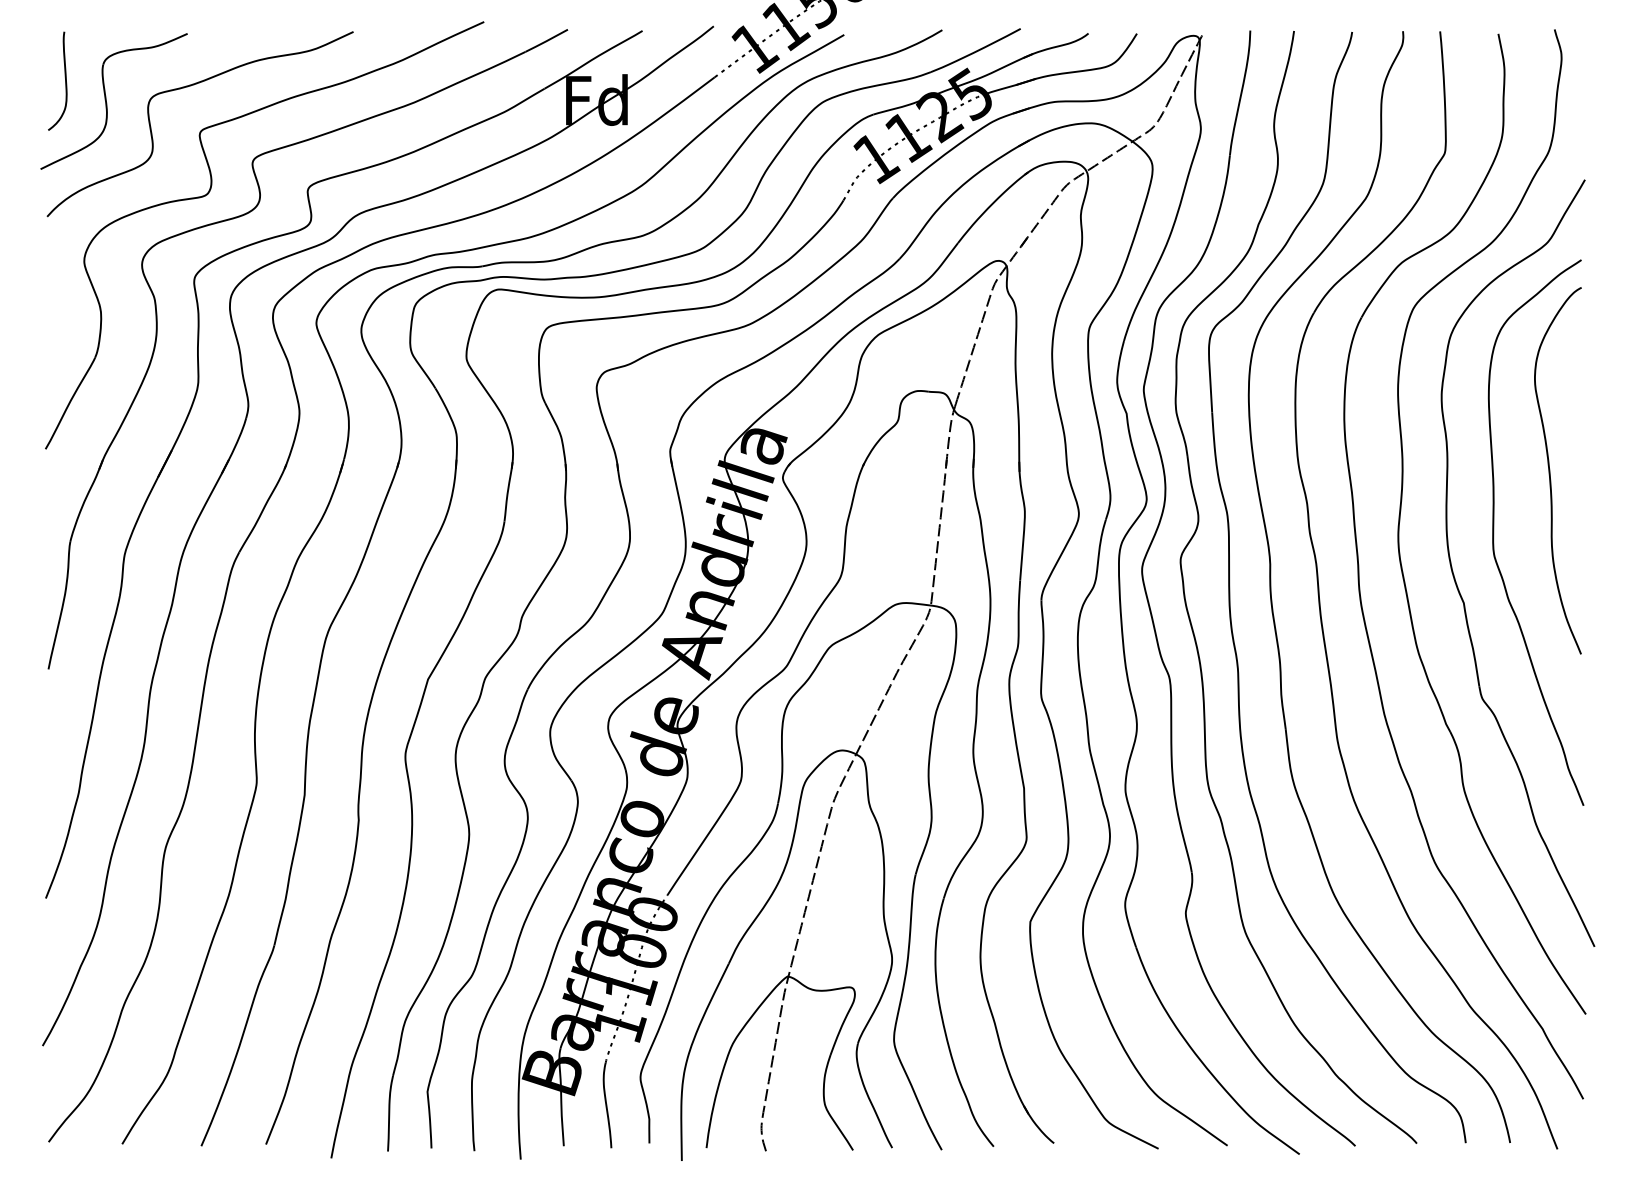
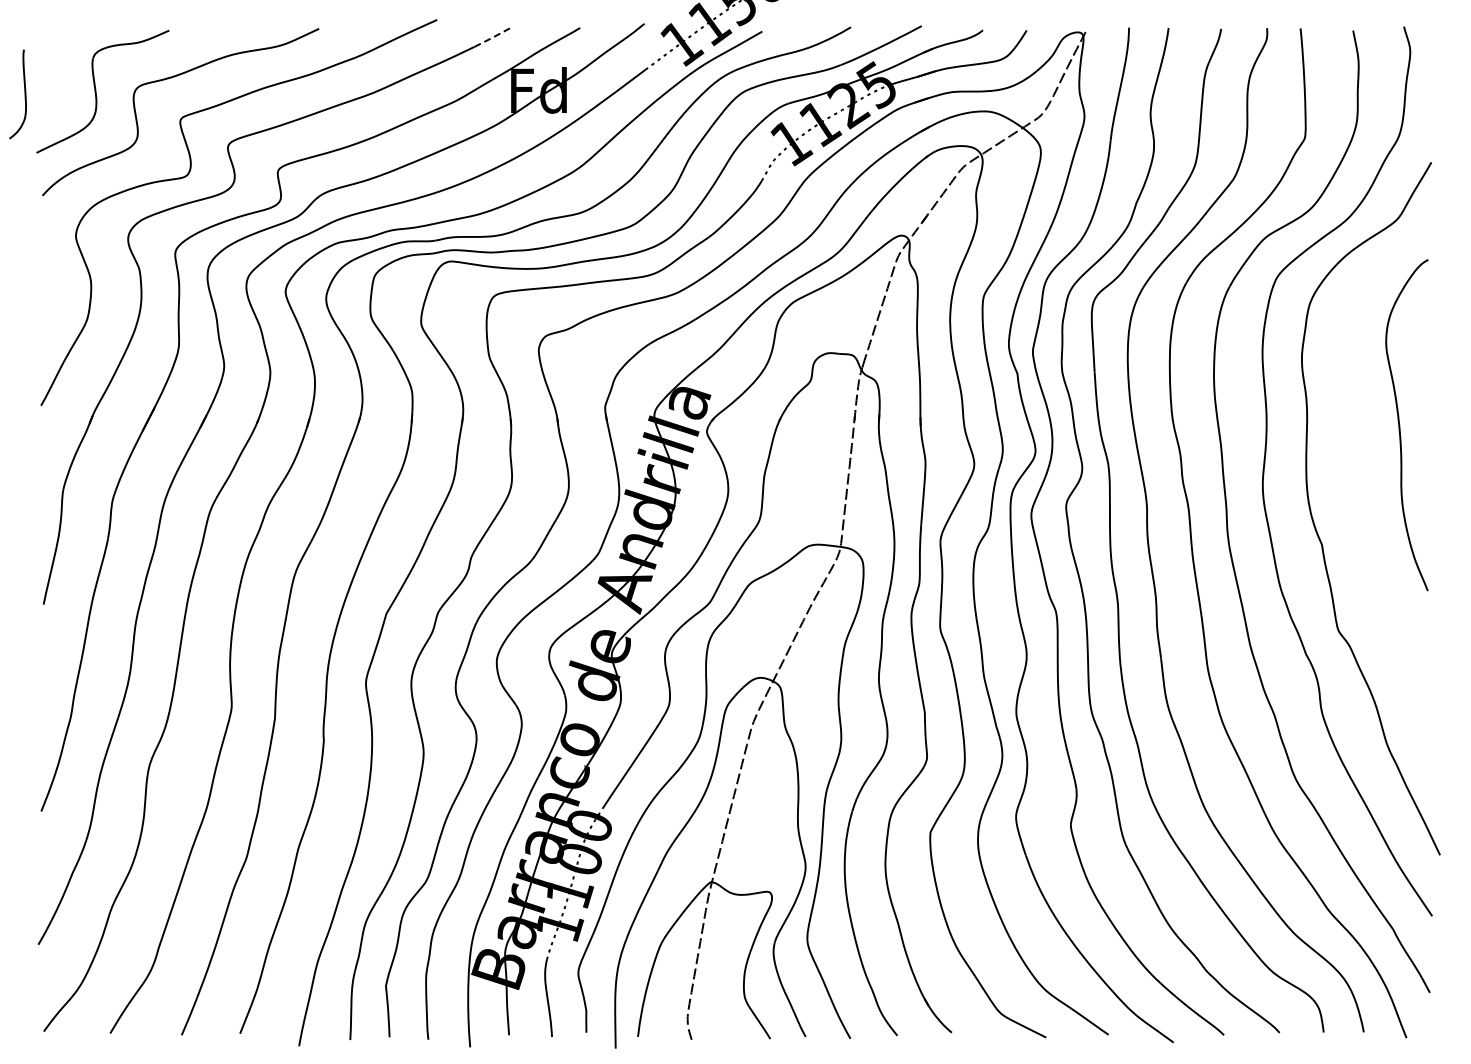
line: (546, 41) -> (493, 37), solid -> dashed
curve: (64, 81) -> (24, 94), moved
curve: (1494, 531) -> (1349, 480), removed

